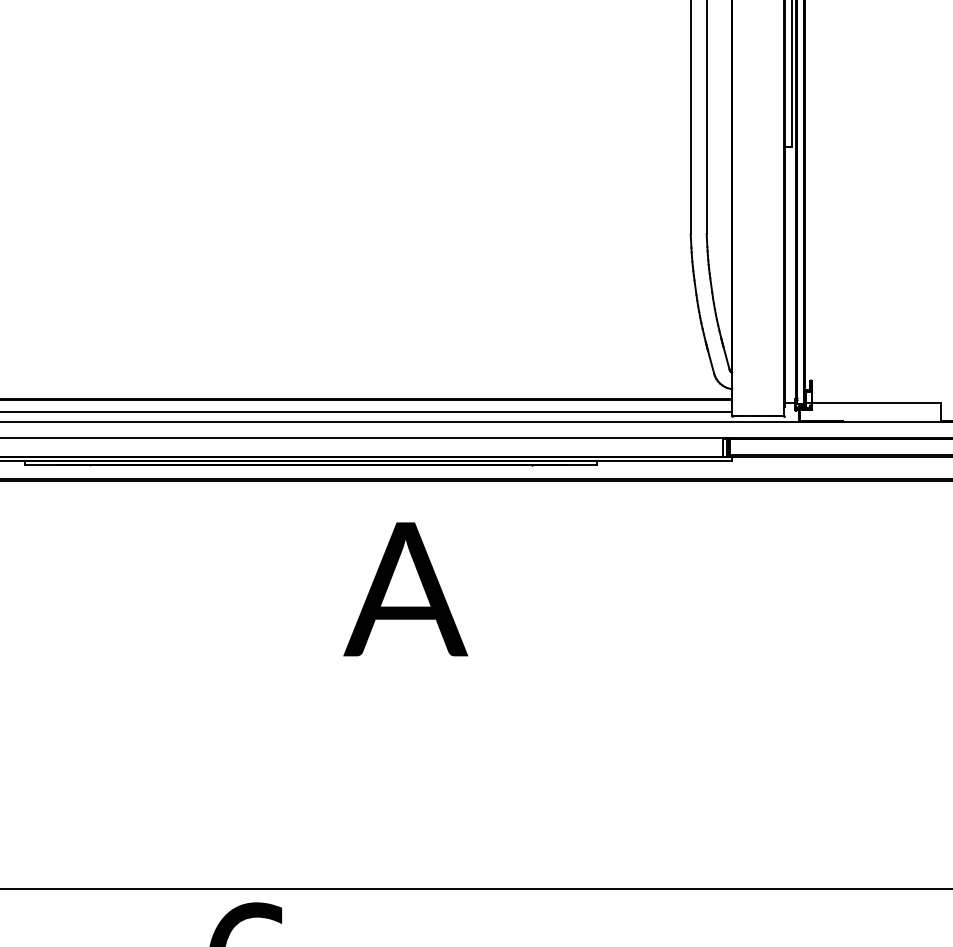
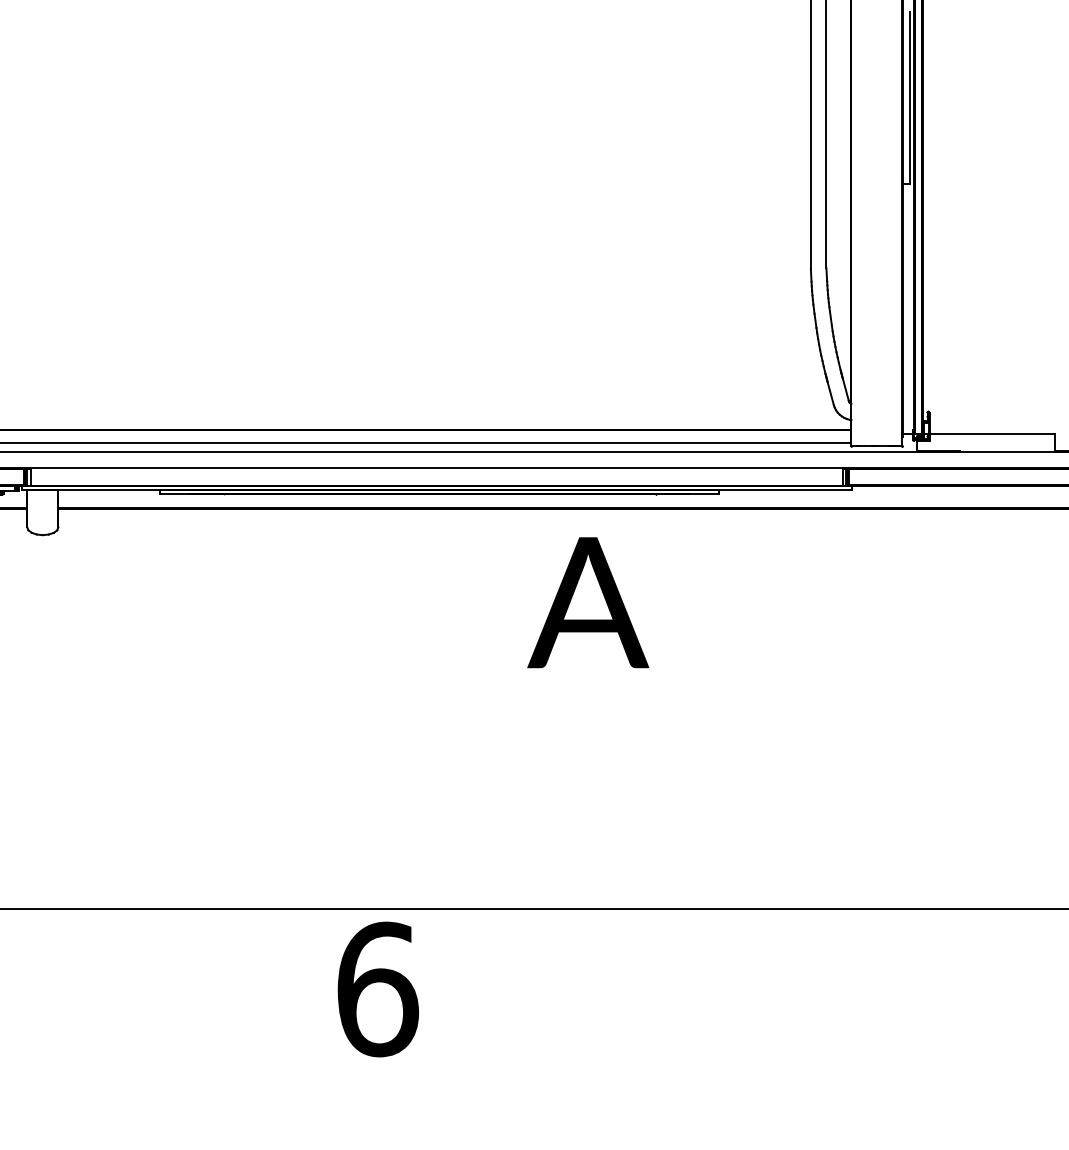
text: (405, 589) -> (588, 602), moved

